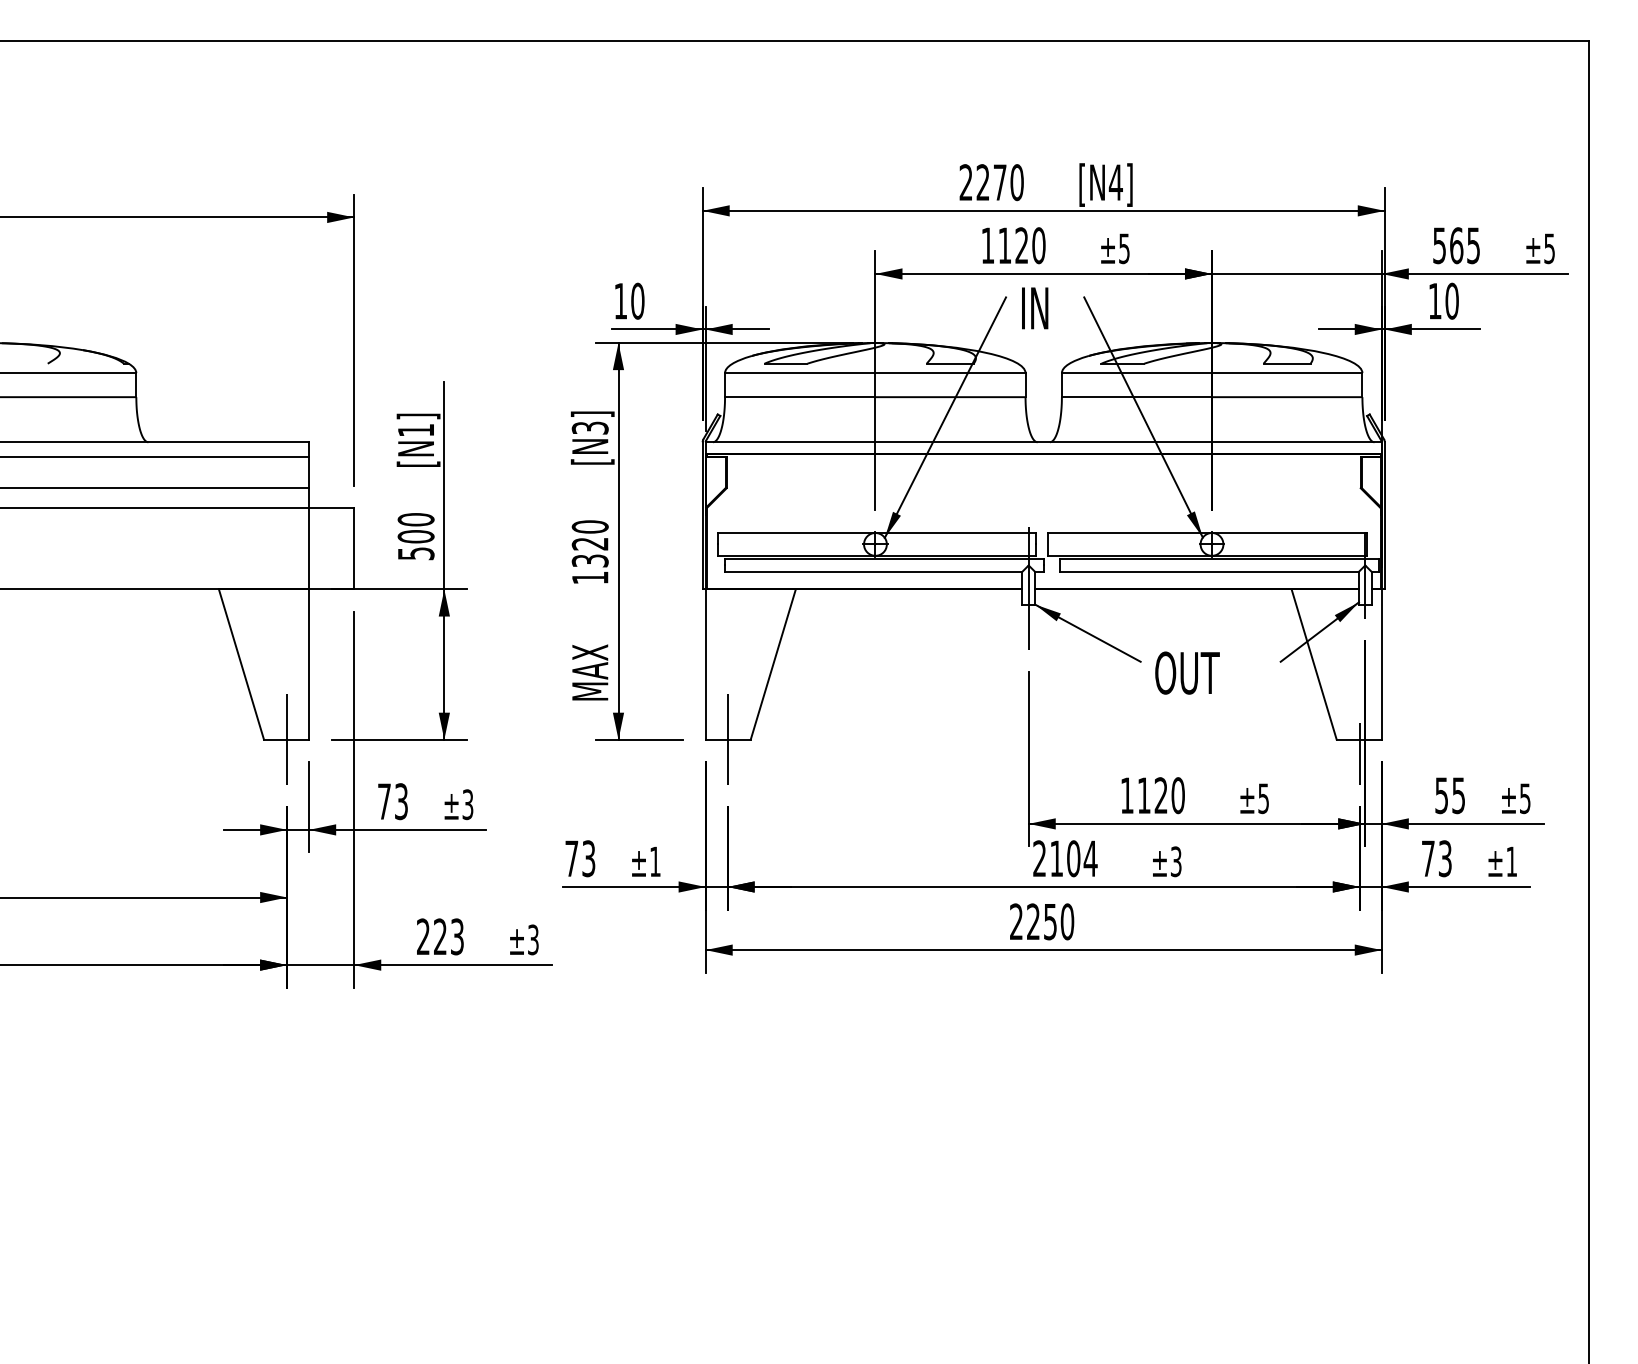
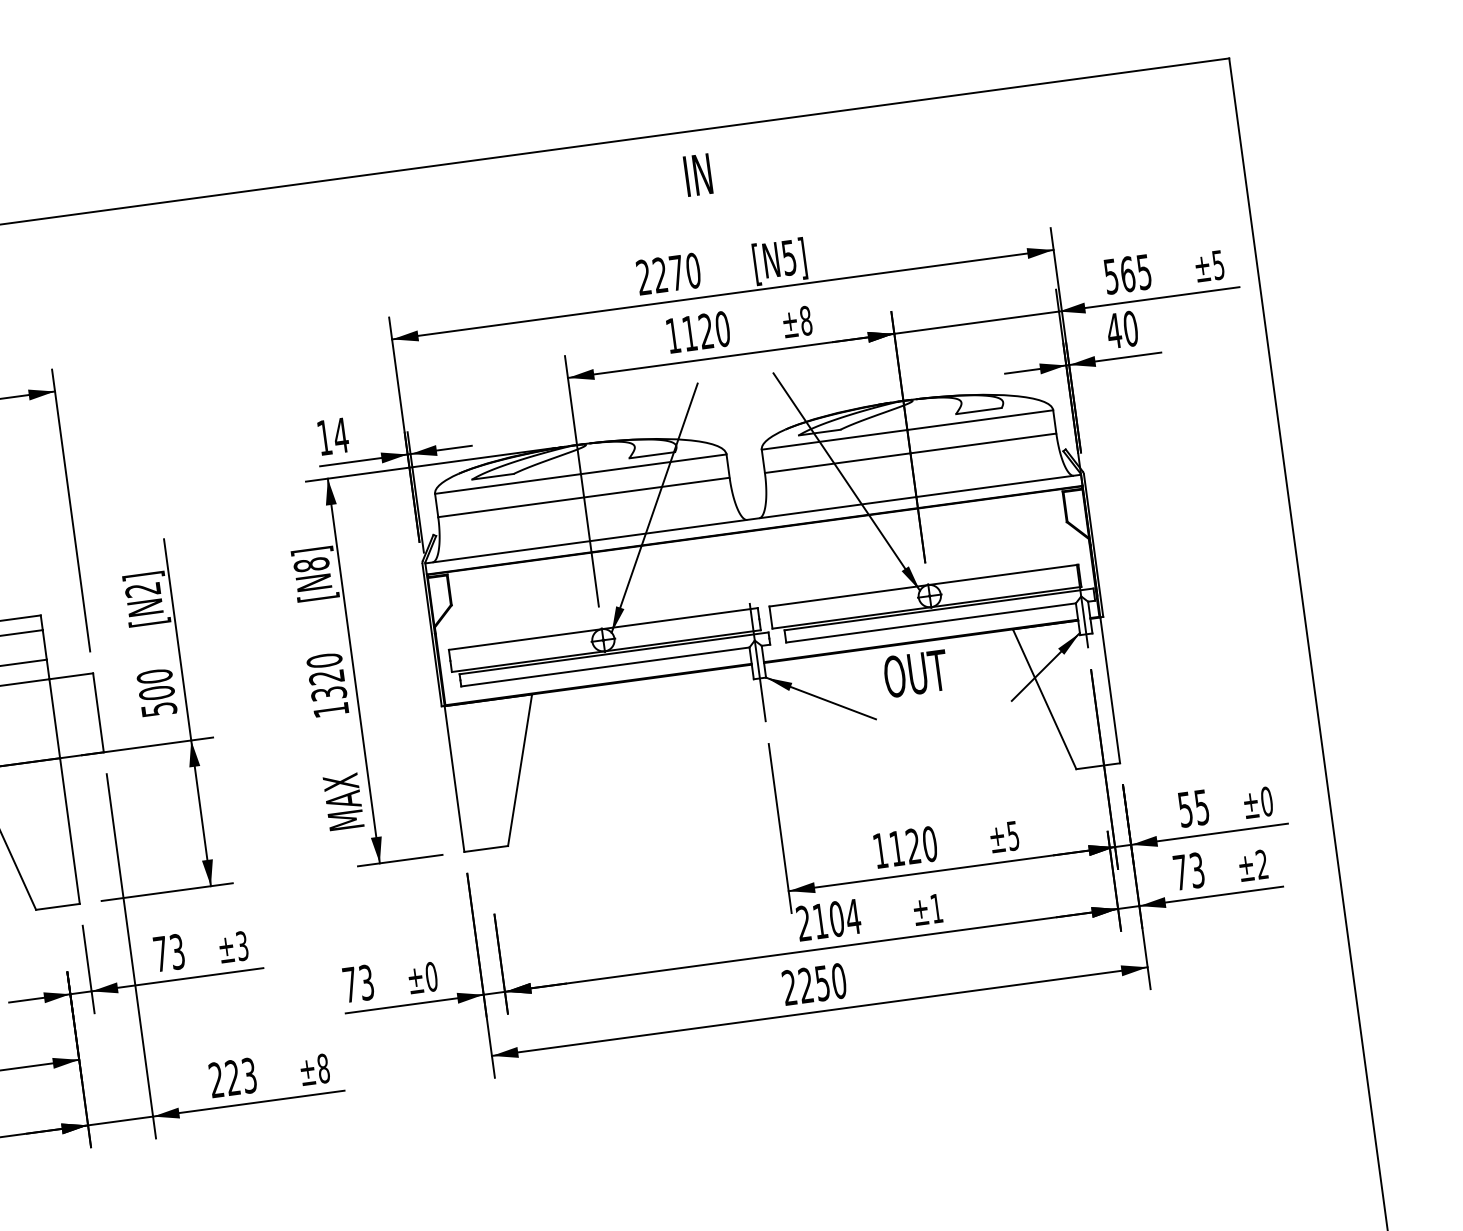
text: (1115, 182) -> (788, 257), [N4] -> [N5]
text: (1124, 248) -> (806, 320), ±5 -> ±8
text: (637, 300) -> (340, 434), 10 -> 14
text: (1435, 301) -> (1114, 331), 10 -> 40
text: (1035, 308) -> (698, 175), moved
text: (589, 427) -> (310, 564), [N3] -> [N8]
text: (415, 430) -> (142, 590), [N1] -> [N2]
text: (1187, 672) -> (916, 673), moved
line: (287, 739) -> (58, 906), removed
line: (727, 739) -> (485, 848), removed
line: (1359, 753) -> (1100, 779), removed
text: (1524, 798) -> (1266, 801), ±5 -> ±0
text: (654, 861) -> (430, 976), ±1 -> ±0
text: (1176, 861) -> (936, 908), ±3 -> ±1
text: (1511, 861) -> (1261, 864), ±1 -> ±2
text: (532, 939) -> (322, 1068), ±3 -> ±8

